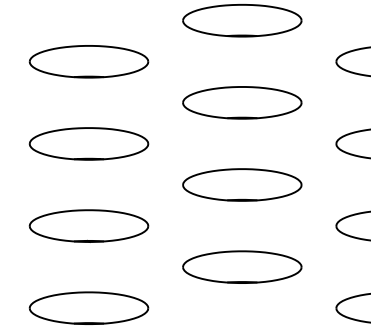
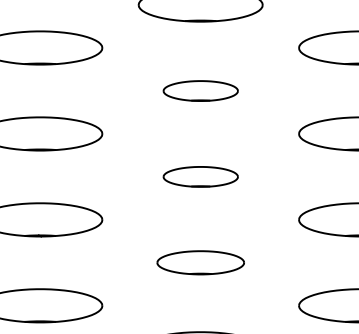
part: (242, 102) -> (200, 90), size x0.6
part: (242, 184) -> (200, 176), size x0.6
part: (242, 266) -> (200, 262), size x0.7

